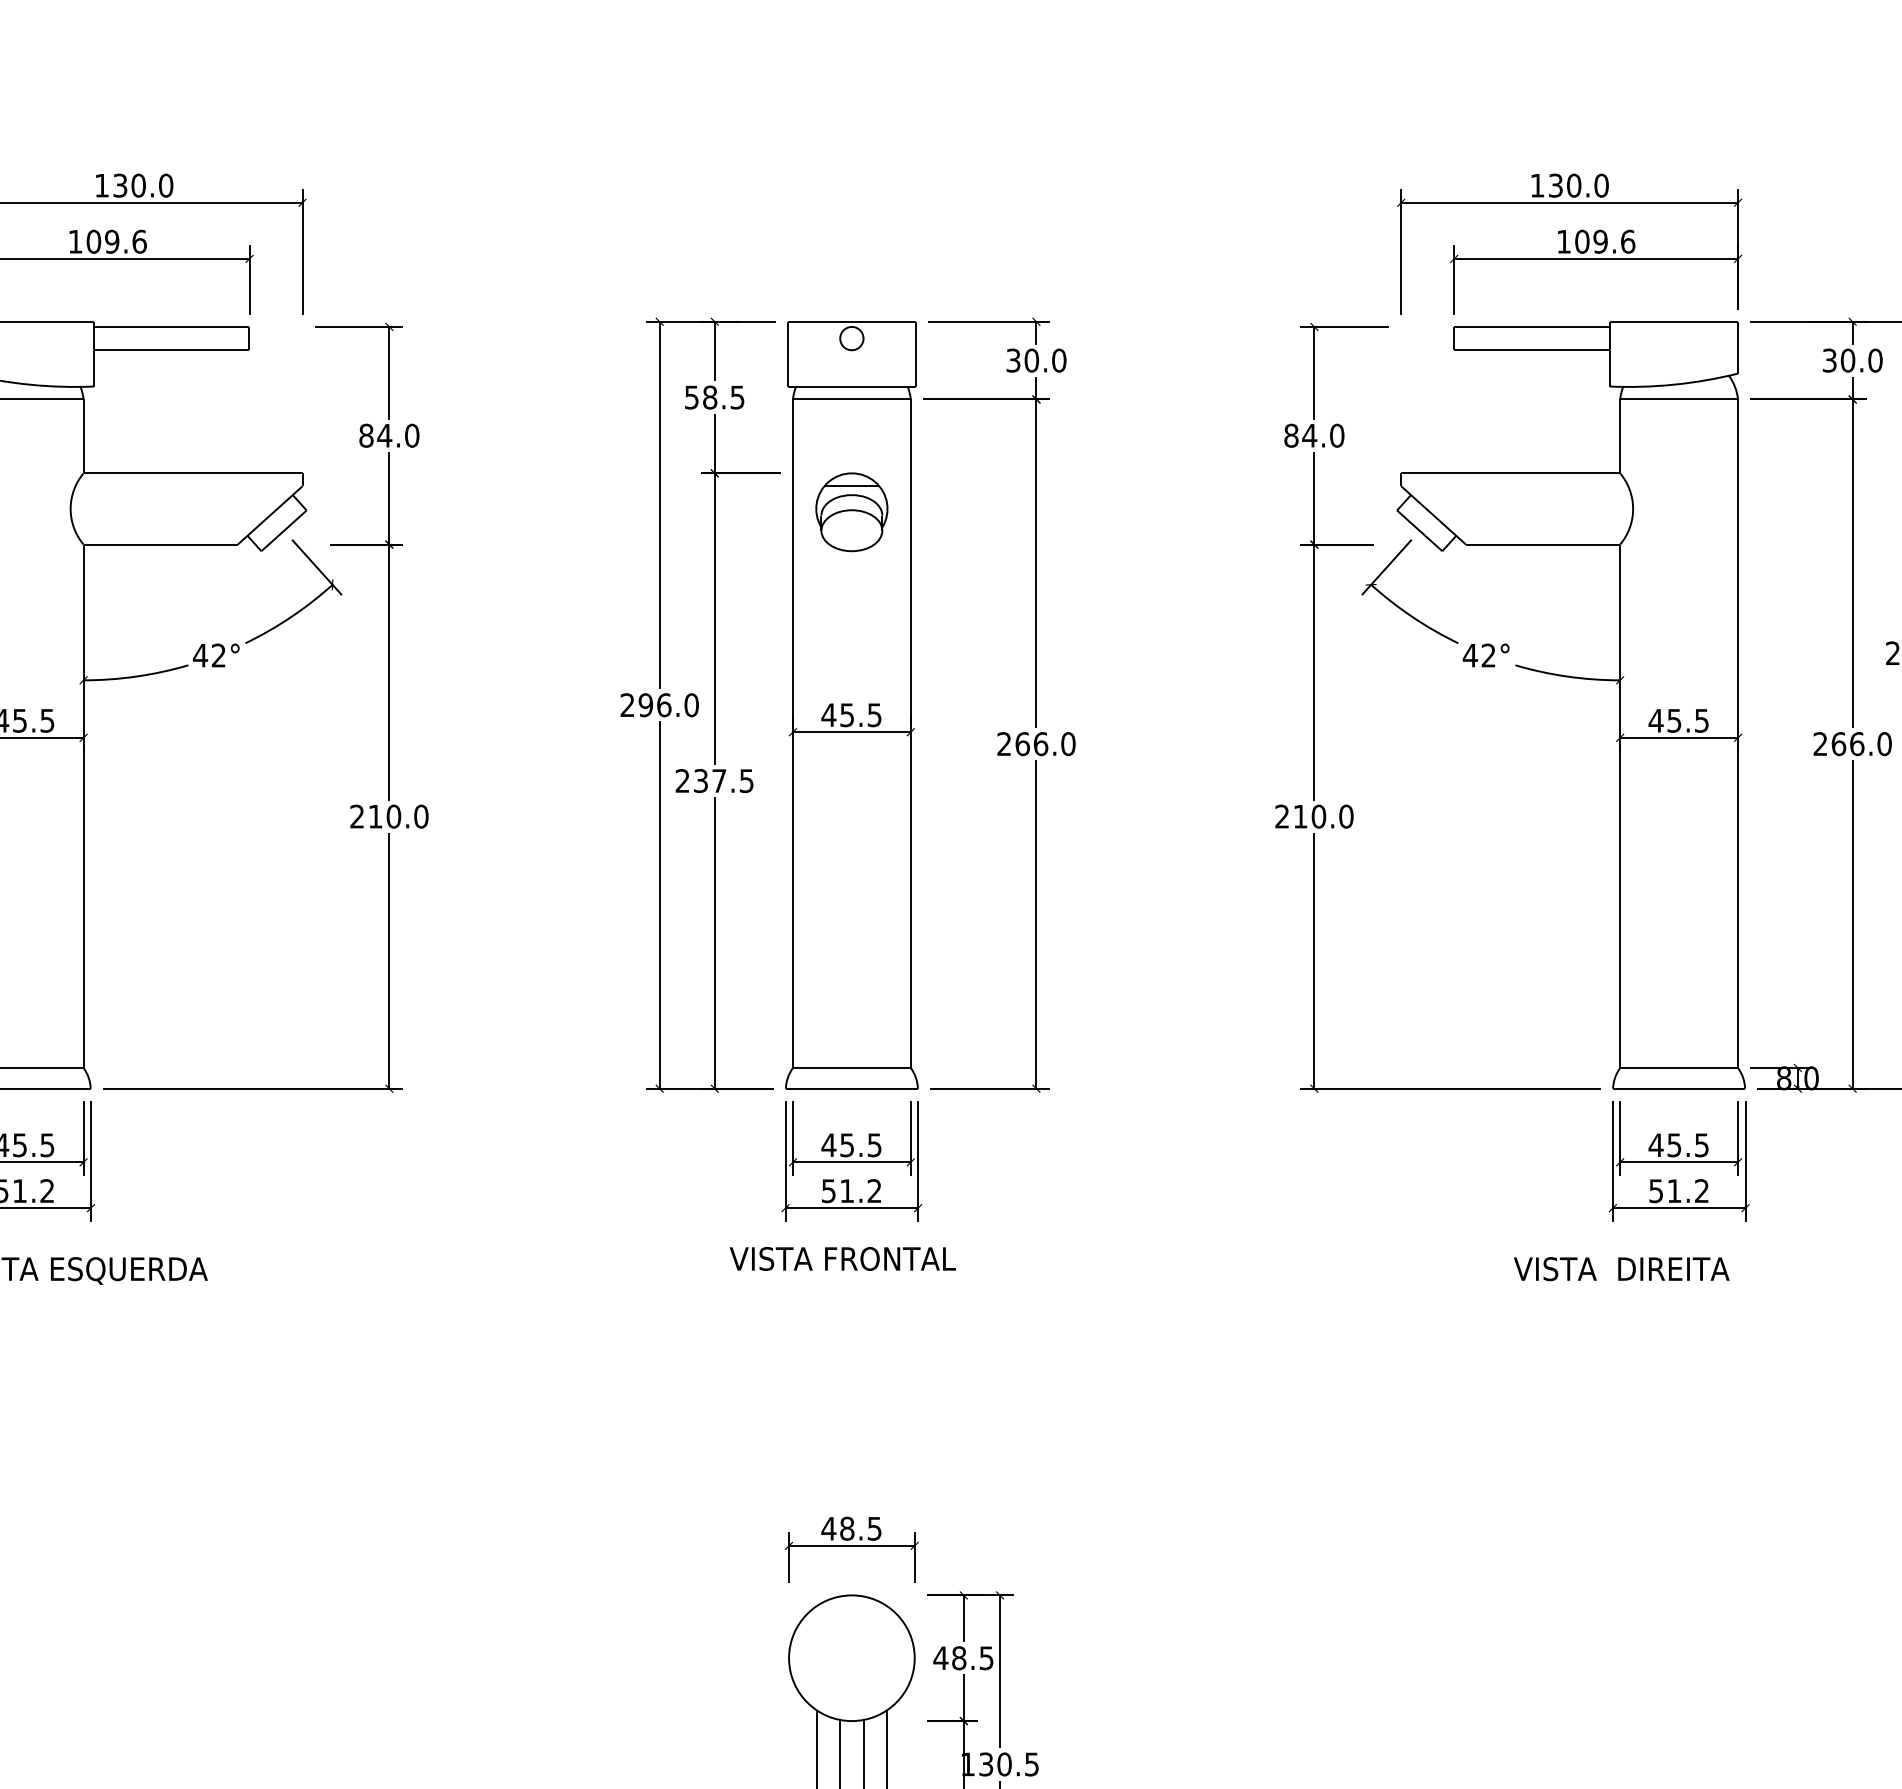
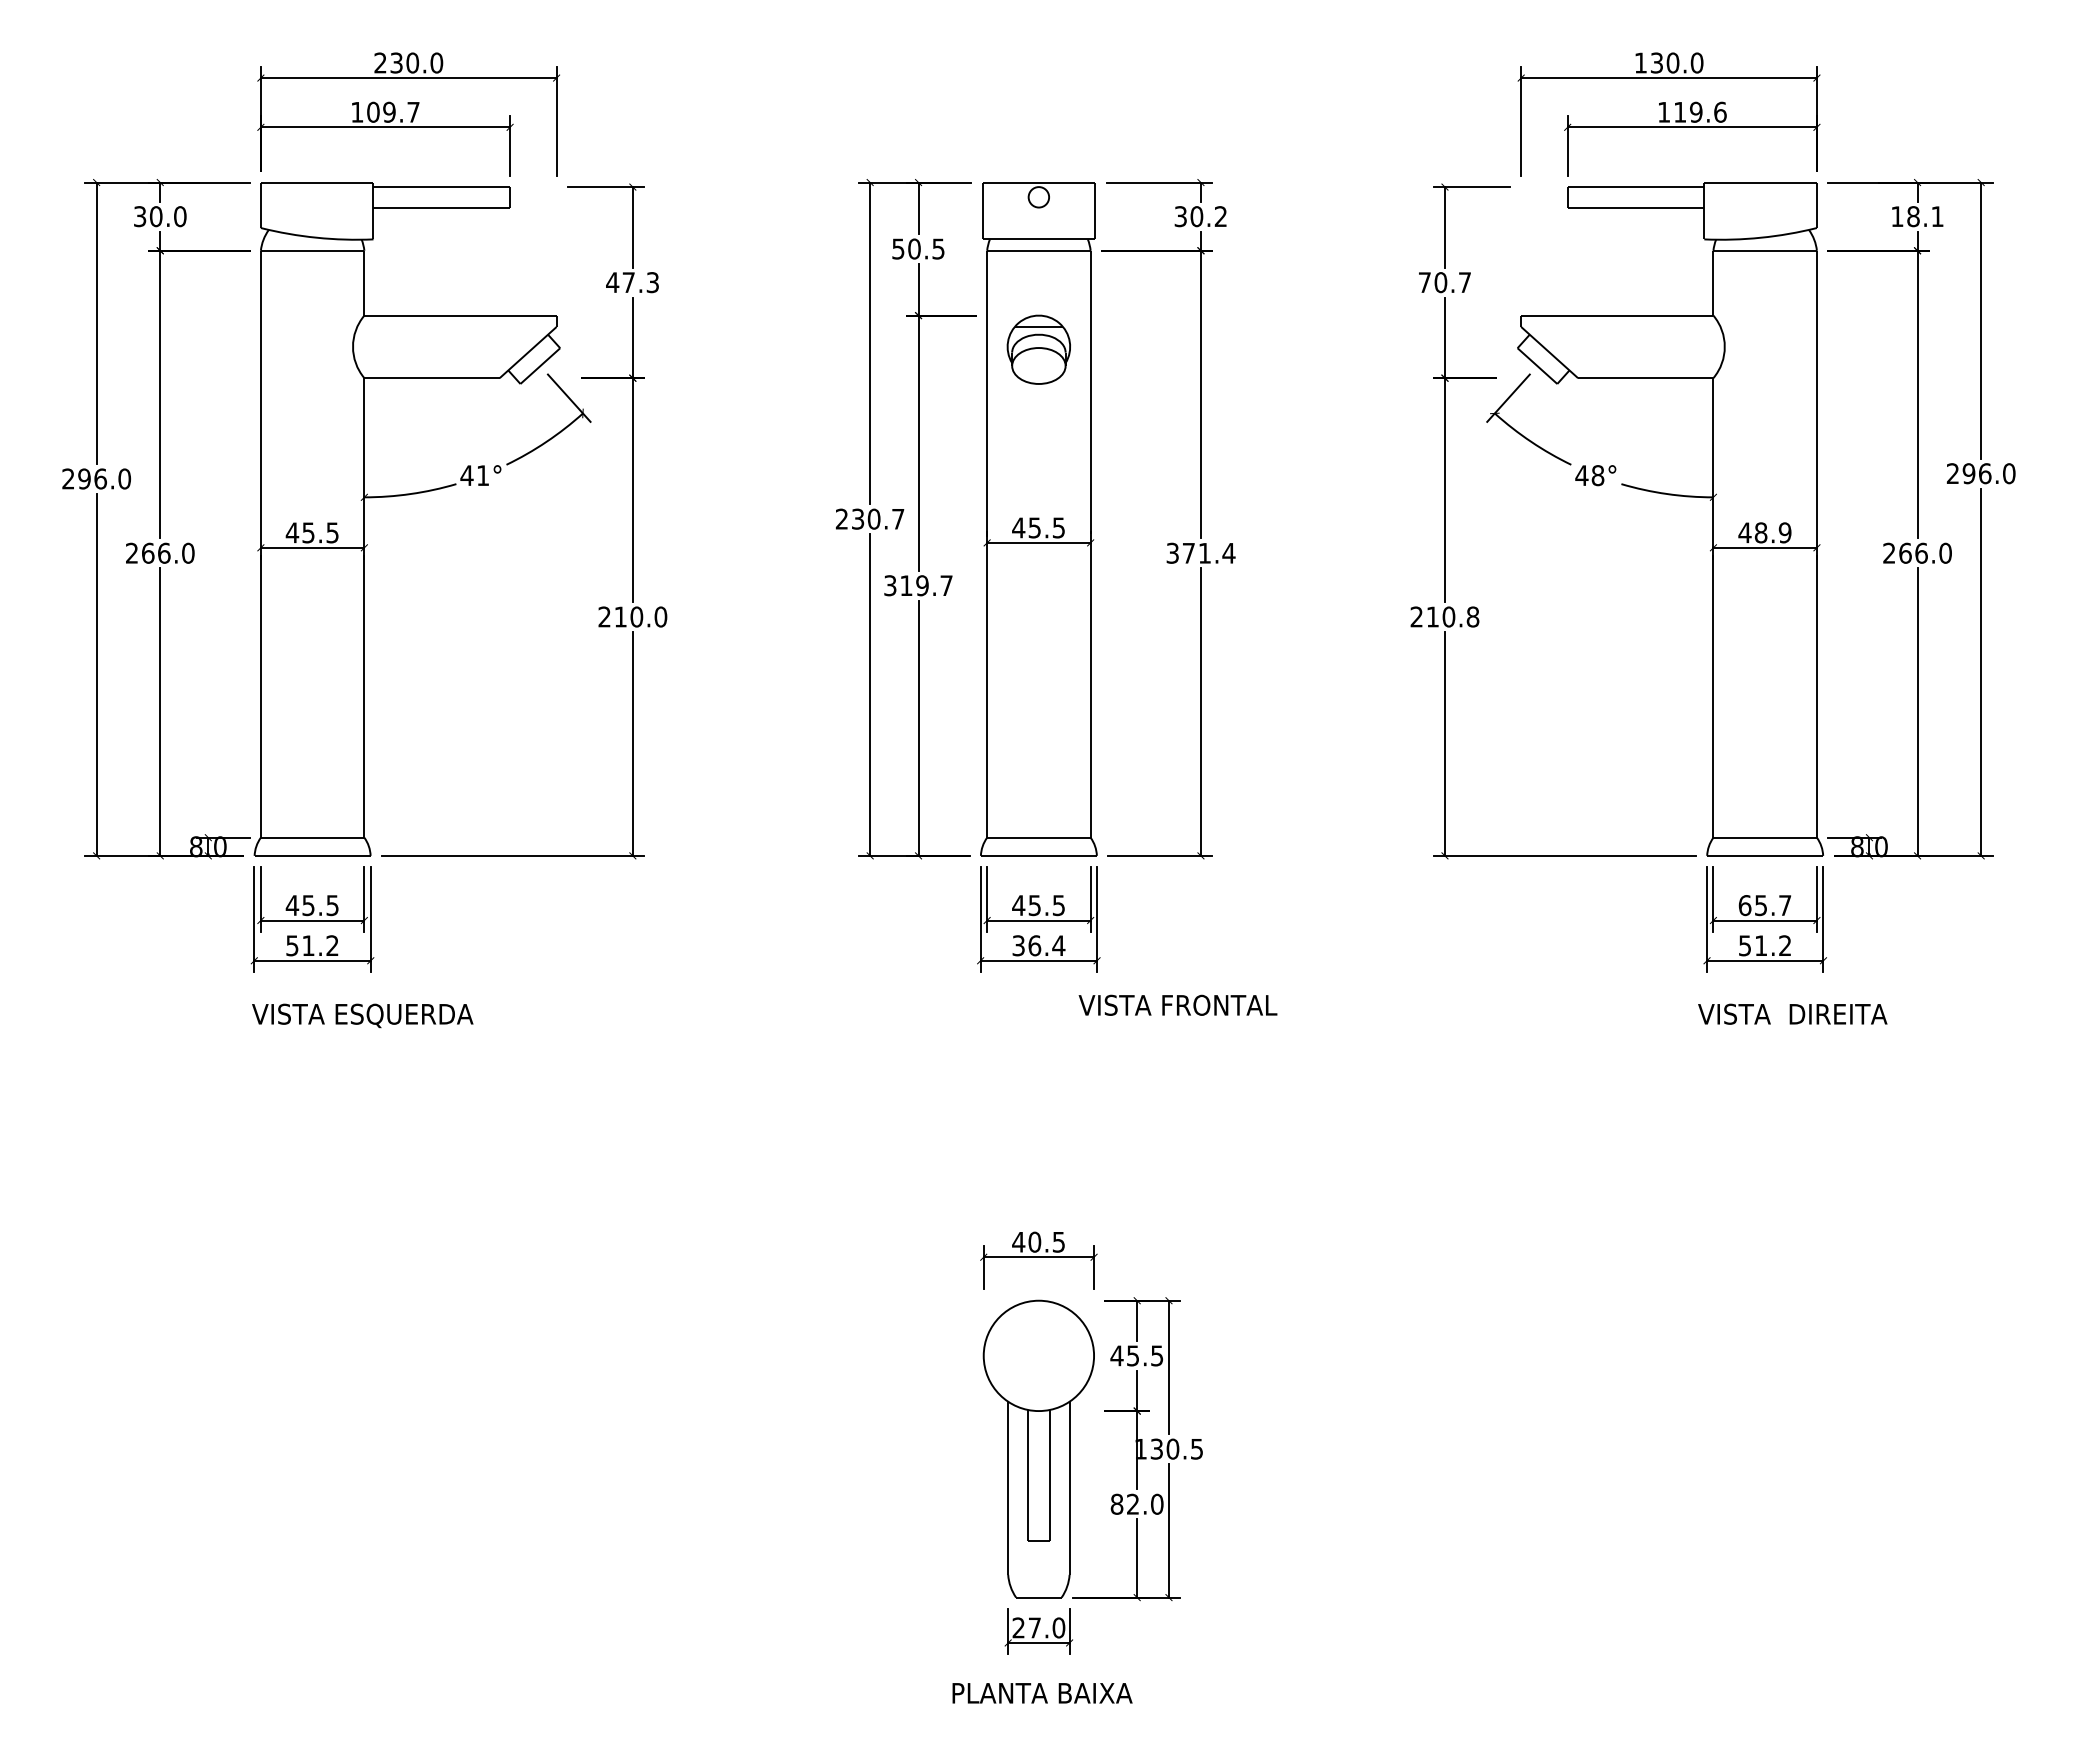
text: (101, 185) -> (380, 62), 130.0 -> 230.0
text: (139, 240) -> (413, 111), 109.6 -> 109.7
text: (1582, 240) -> (1680, 111), 109.6 -> 119.6
text: (1058, 360) -> (1220, 216), 30.0 -> 30.2
text: (1852, 360) -> (1917, 216), 30.0 -> 18.1
text: (710, 396) -> (914, 248), 58.5 -> 50.5
text: (388, 435) -> (632, 282), 84.0 -> 47.3
text: (1313, 435) -> (1444, 282), 84.0 -> 70.7
text: (218, 655) -> (482, 475), 42° -> 41°
text: (1488, 655) -> (1597, 475), 42° -> 48°
text: (668, 704) -> (877, 518), 296.0 -> 230.7
text: (1687, 720) -> (1772, 532), 45.5 -> 48.9
text: (1035, 743) -> (1200, 552), 266.0 -> 371.4
text: (714, 780) -> (918, 585), 237.5 -> 319.7
text: (1345, 816) -> (1472, 616), 210.0 -> 210.8
text: (1678, 1145) -> (1764, 905), 45.5 -> 65.7
text: (852, 1190) -> (1039, 945), 51.2 -> 36.4
text: (842, 1257) -> (1177, 1004), moved
text: (1621, 1268) -> (1792, 1013), moved
text: (846, 1529) -> (1034, 1242), 48.5 -> 40.5
text: (958, 1657) -> (1132, 1355), 48.5 -> 45.5

